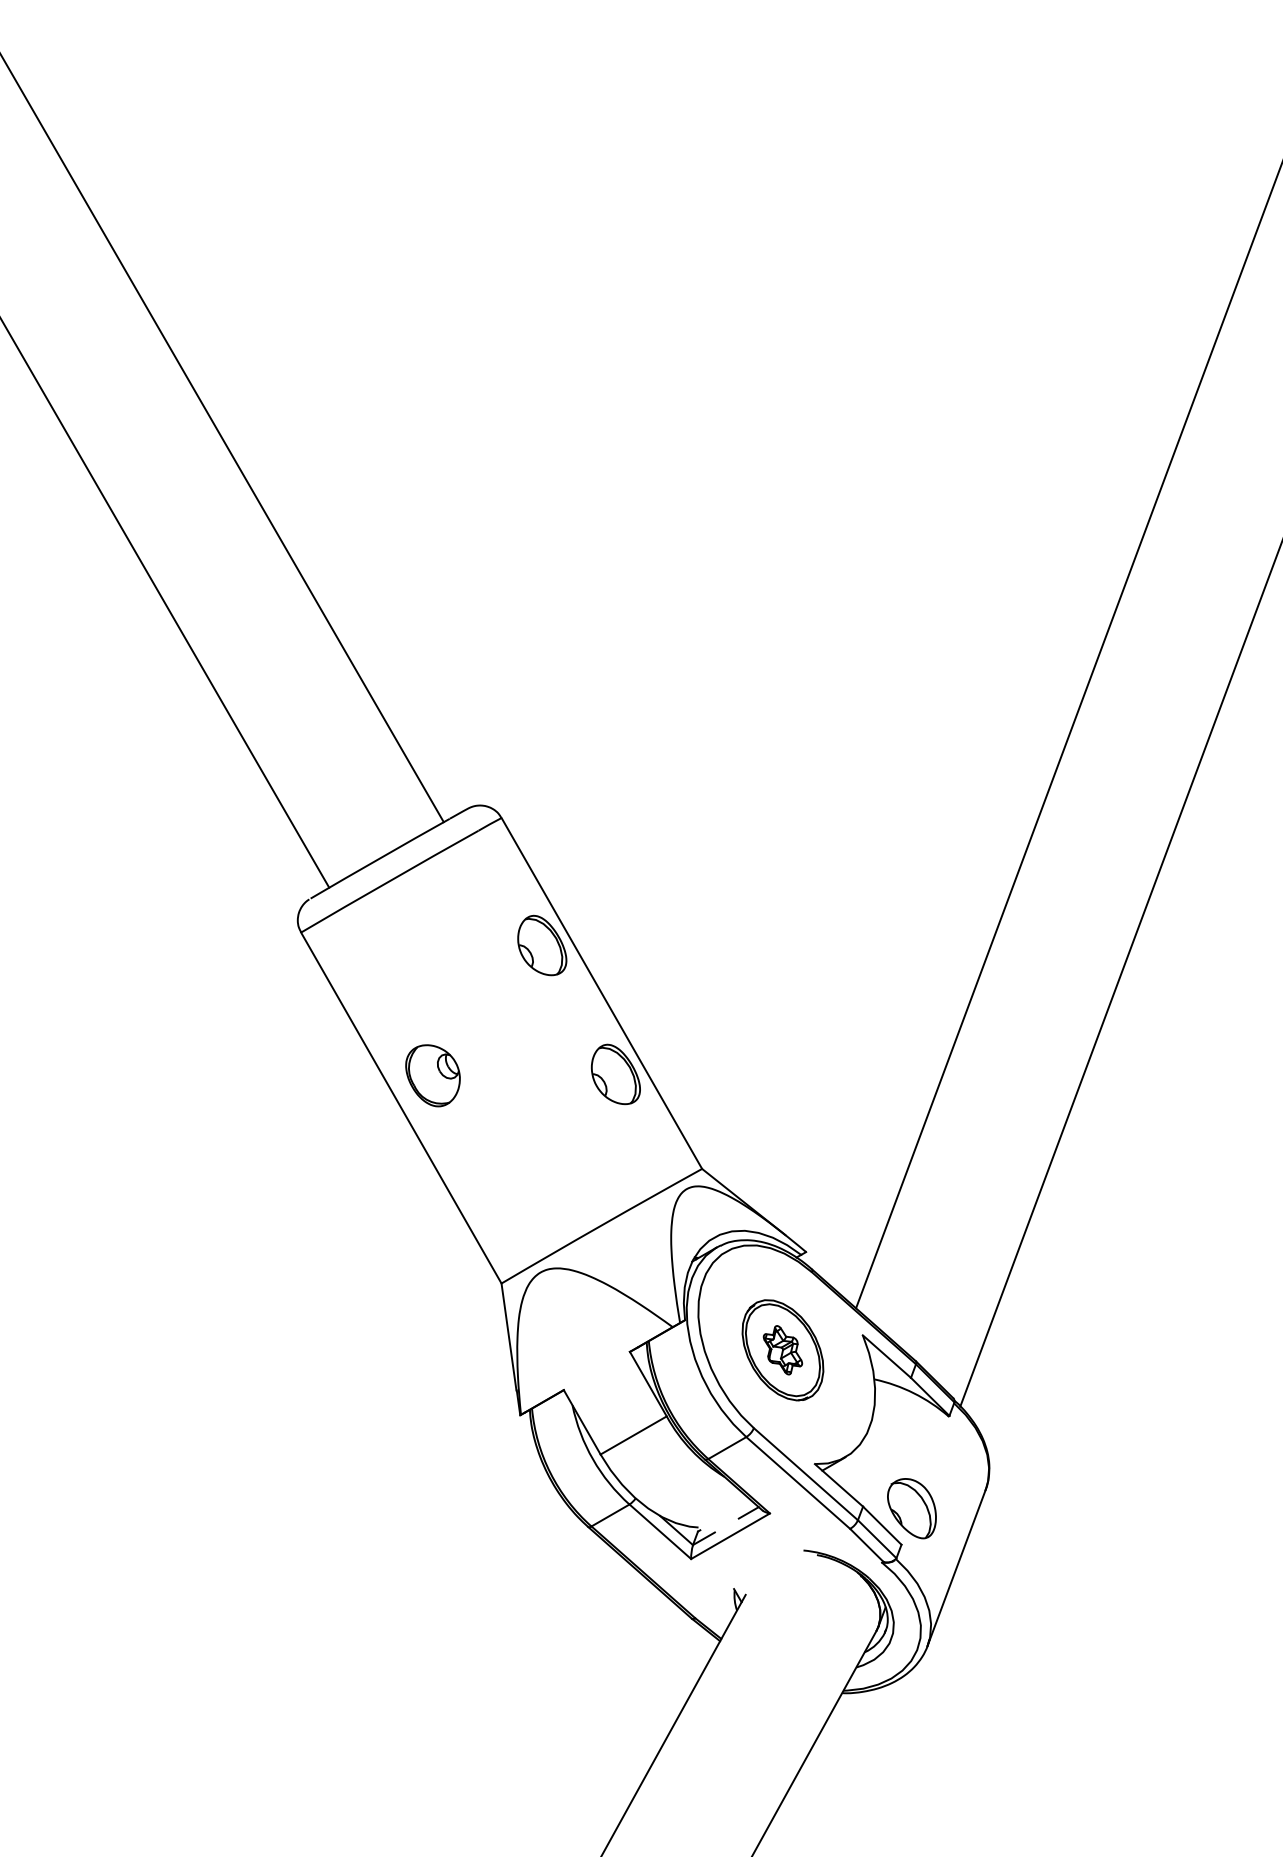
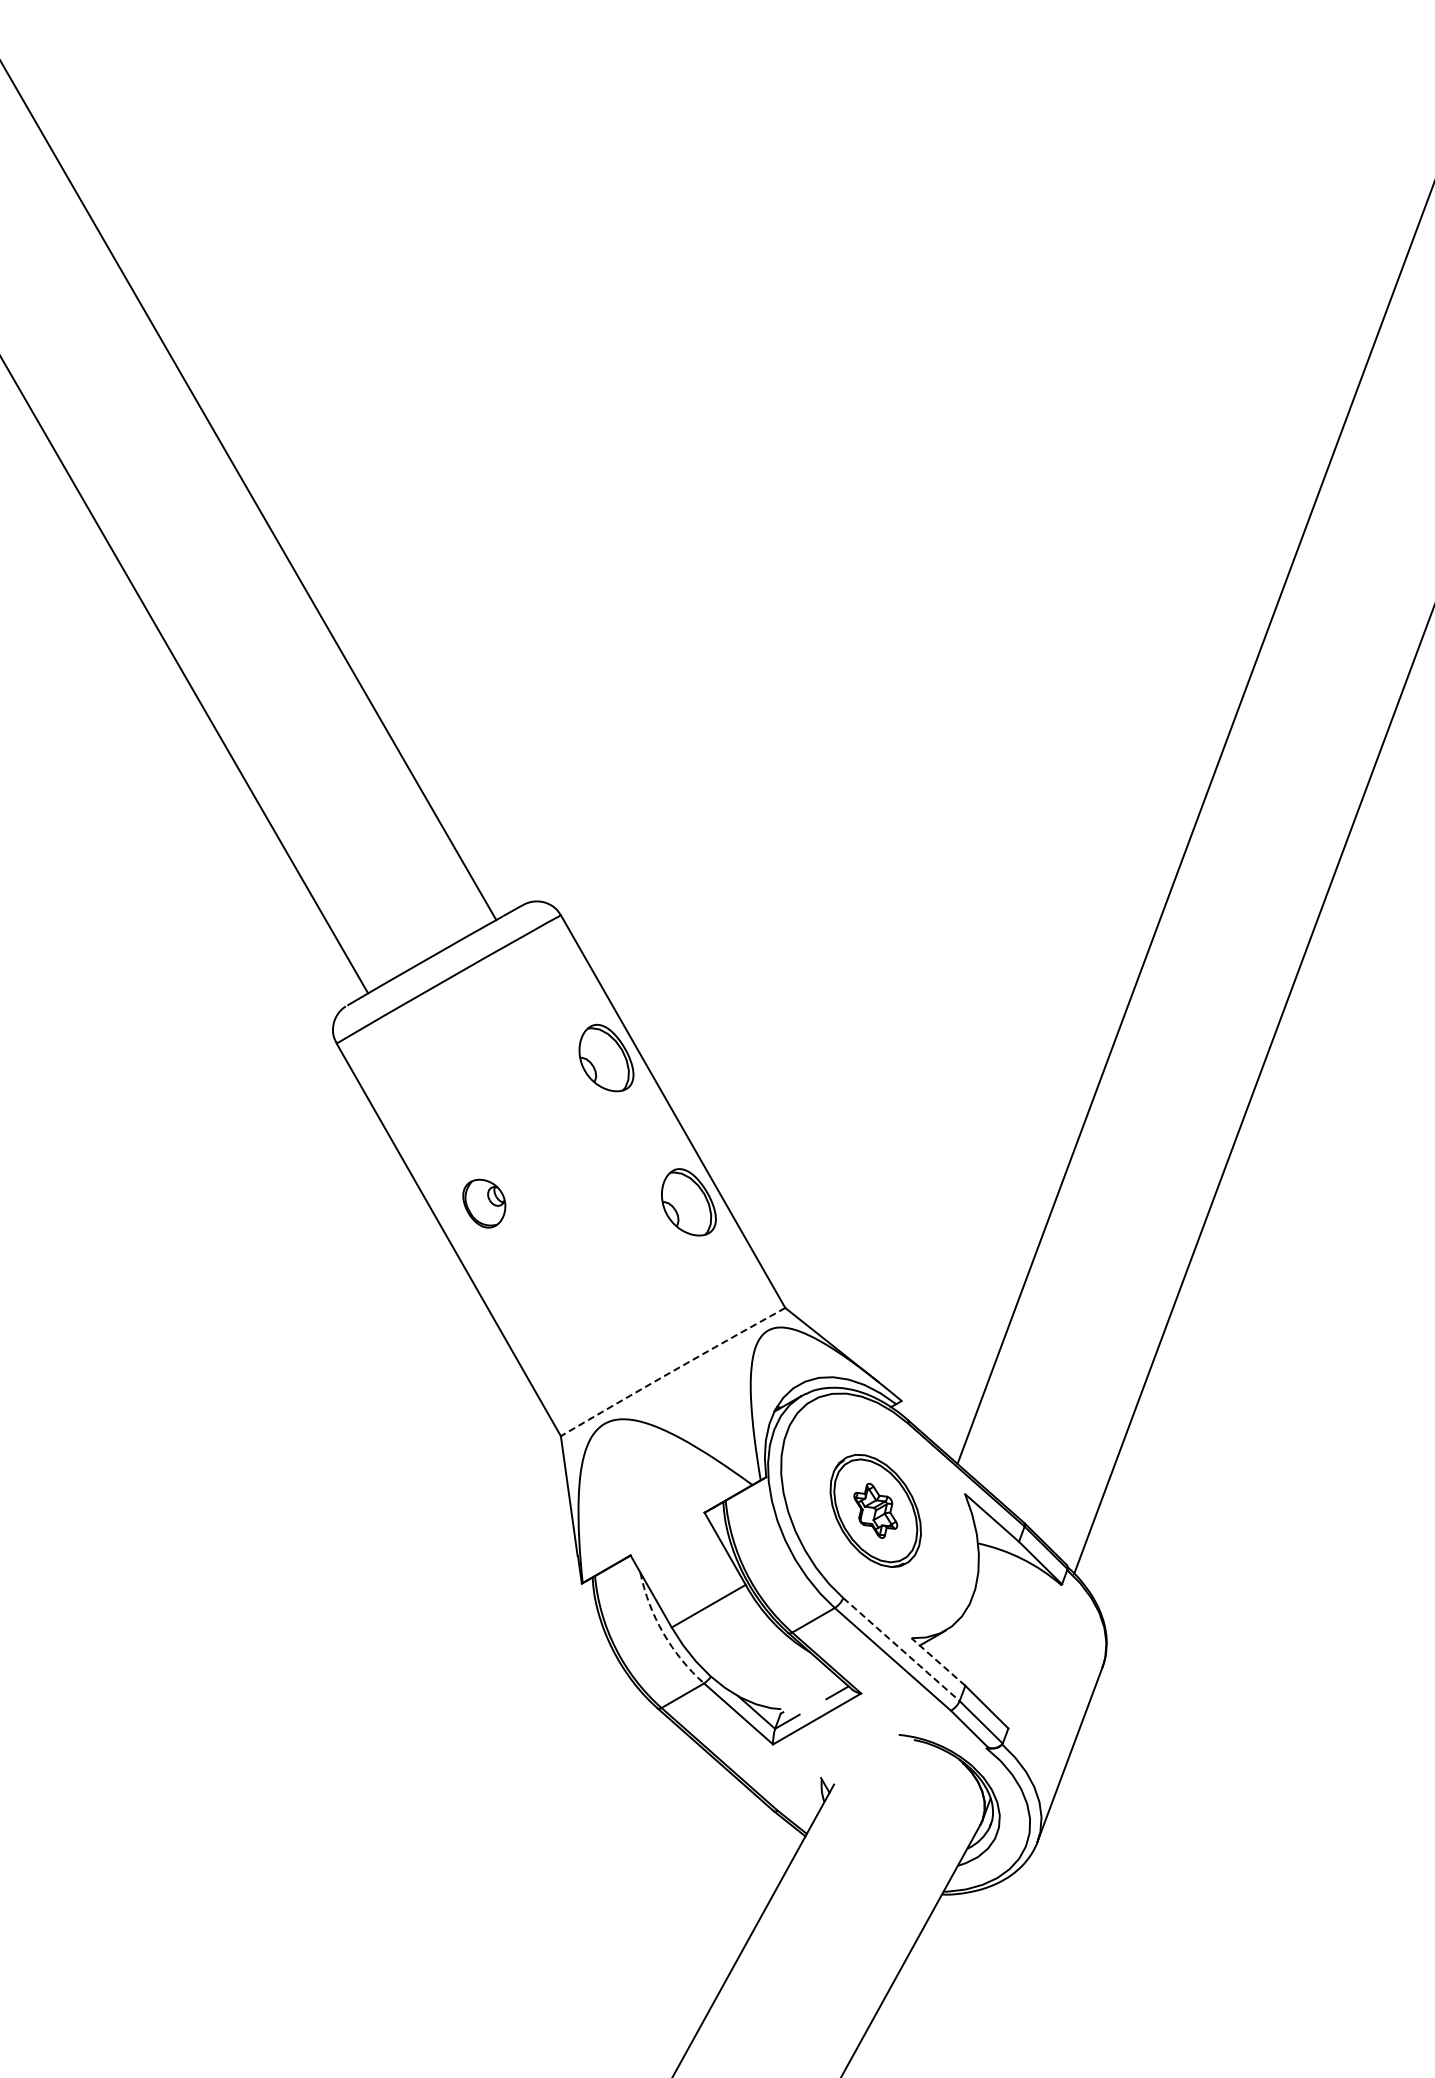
part: (433, 1075) -> (484, 1203), size x0.7
arc: (601, 1225) -> (672, 1371), solid -> dashed
arc: (593, 1459) -> (663, 1633), solid -> dashed
line: (805, 1474) -> (901, 1649), solid -> dashed
line: (839, 1485) -> (938, 1662), solid -> dashed
part: (911, 1509) -> (1019, 1688), removed

